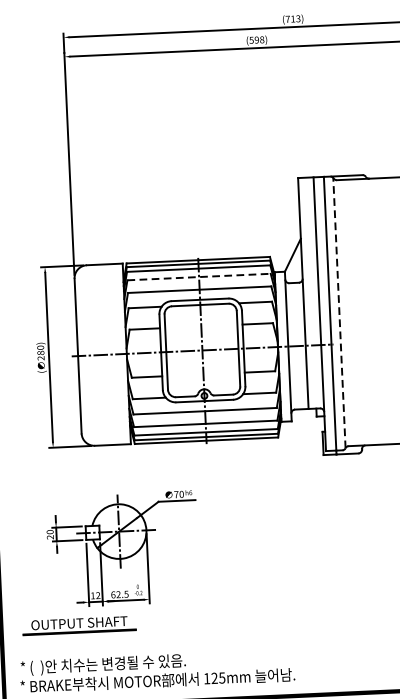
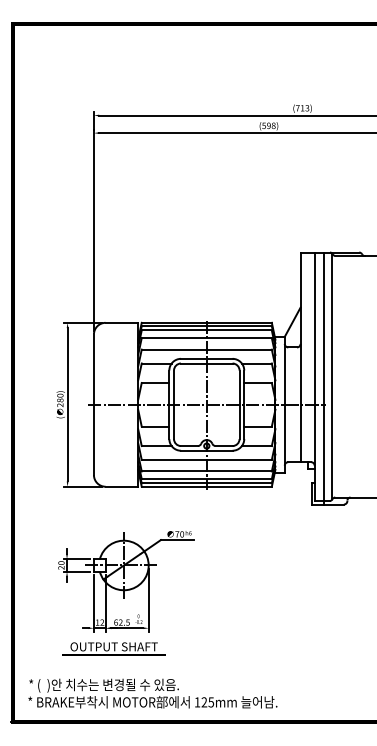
line: (199, 277) -> (207, 338), dashed -> solid
line: (339, 313) -> (332, 376), dashed -> solid
part: (78, 625) -> (113, 648), moved

